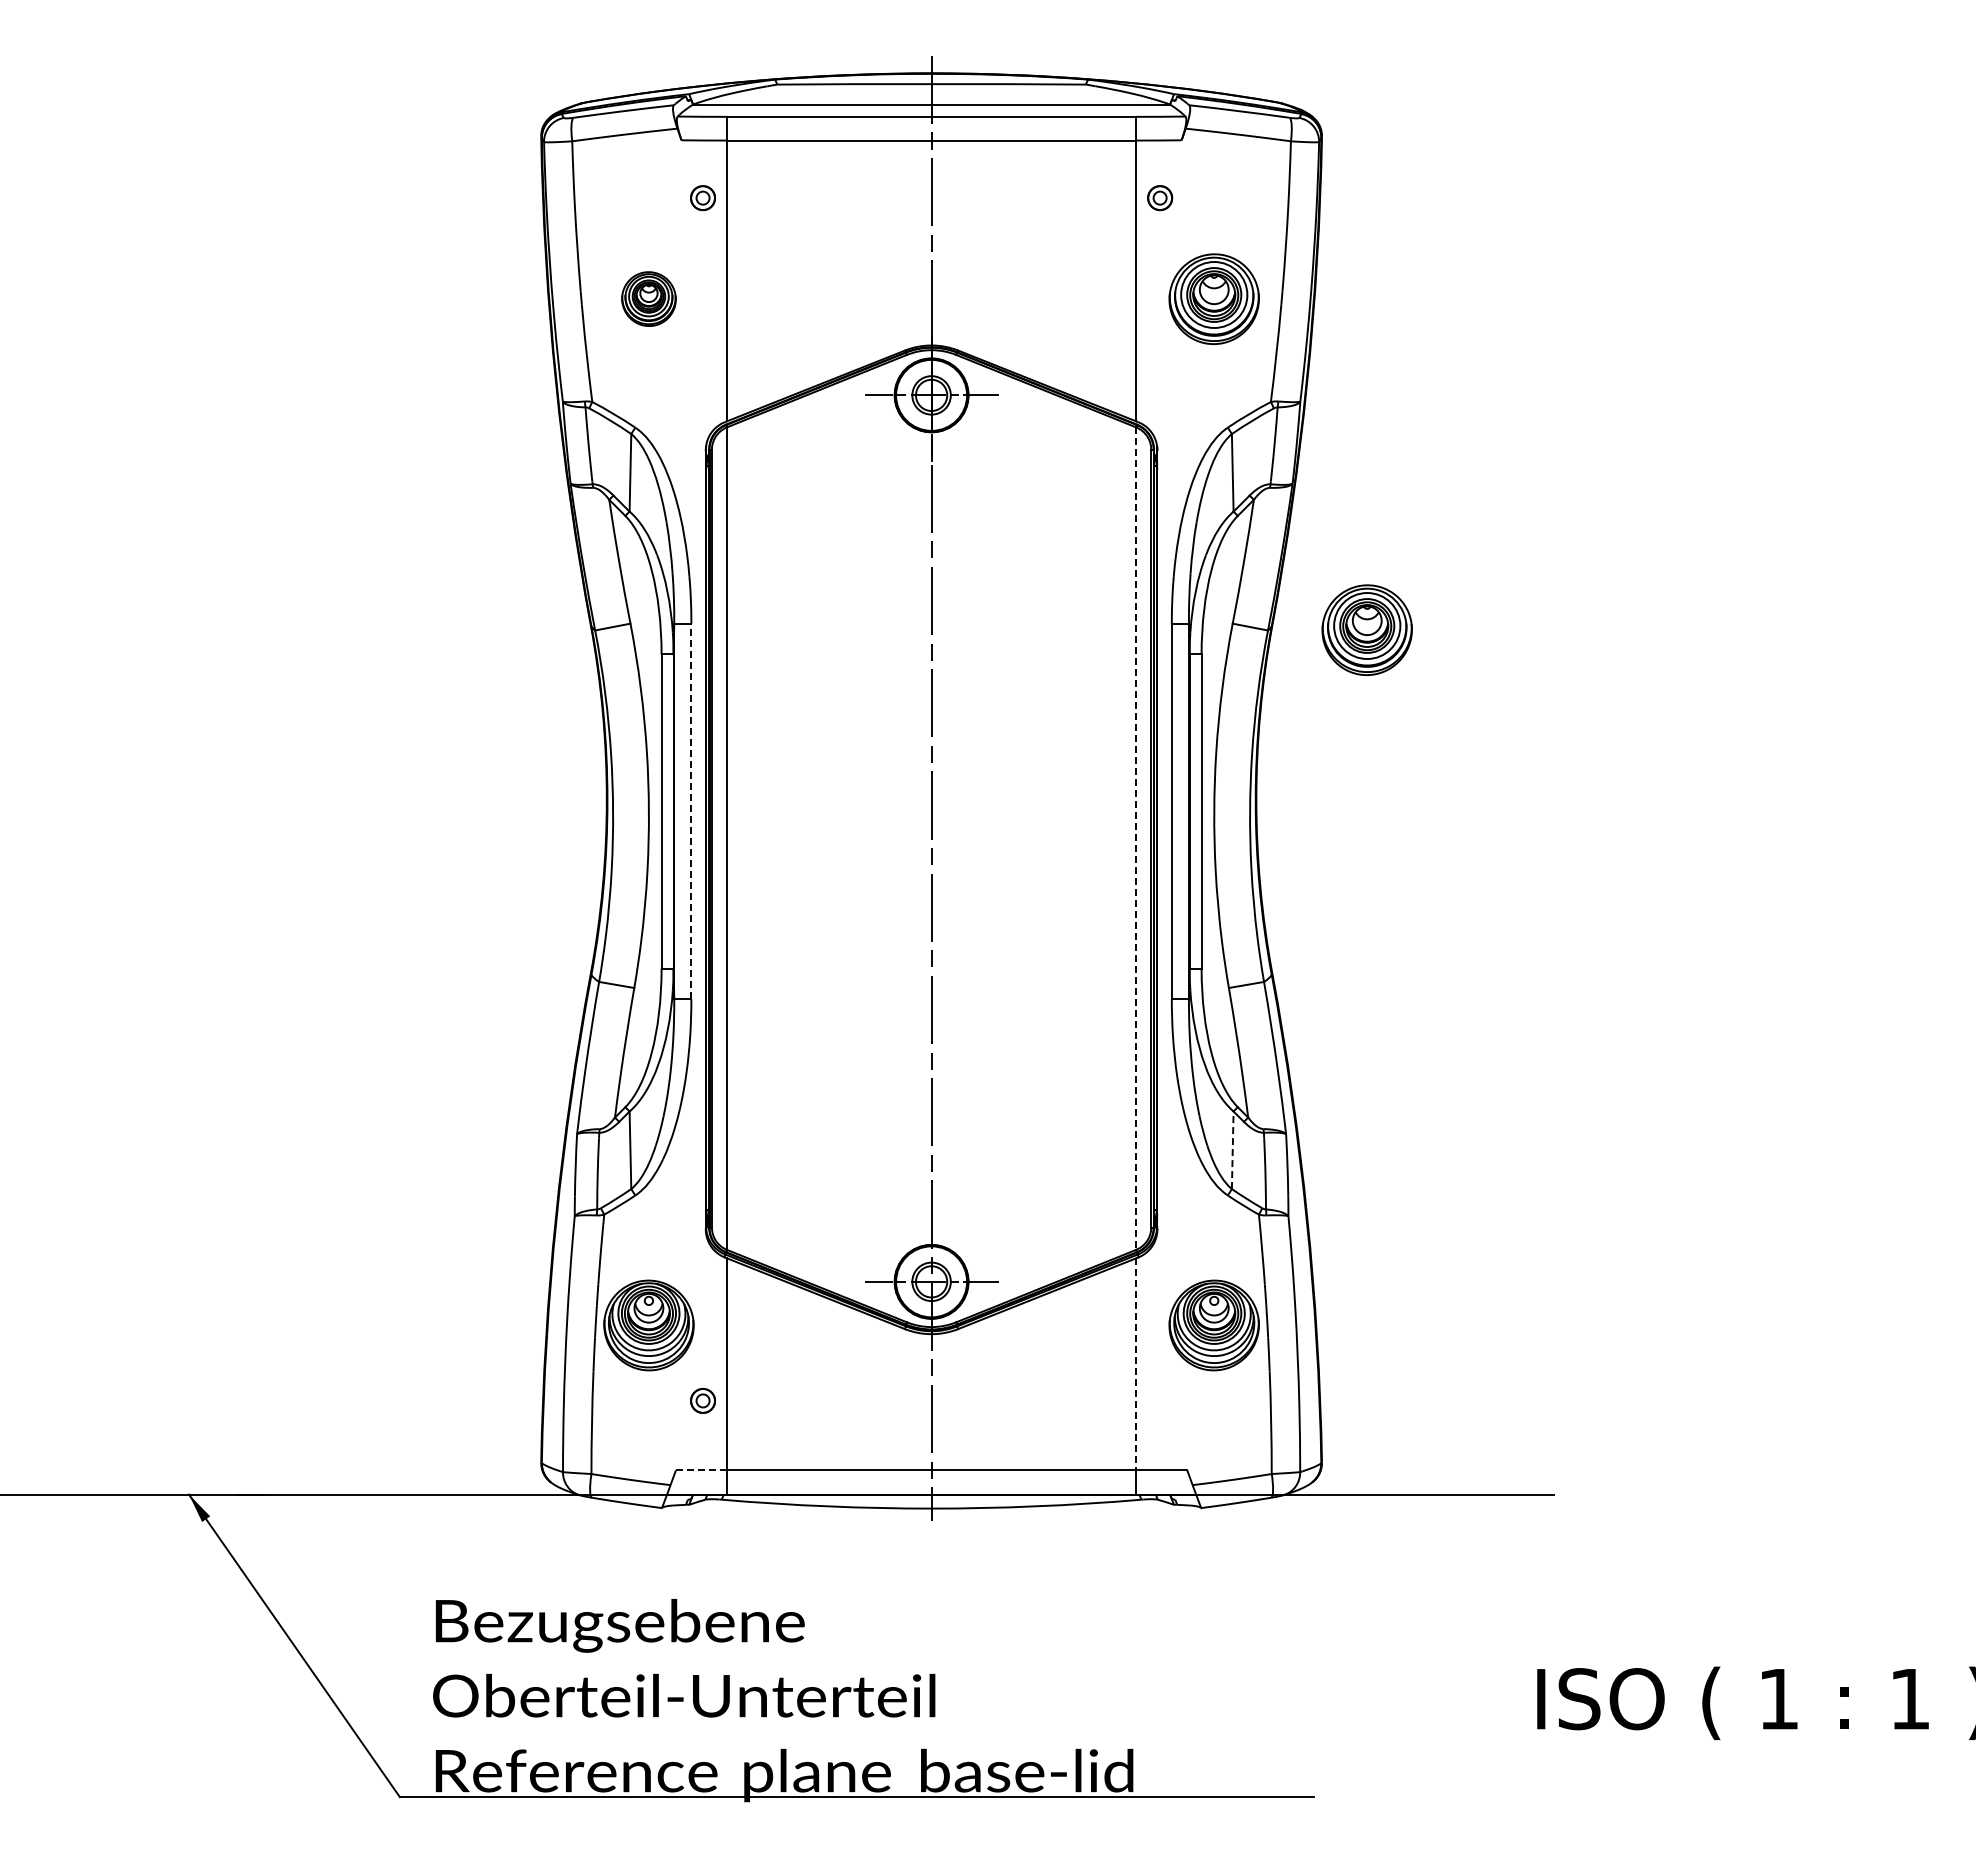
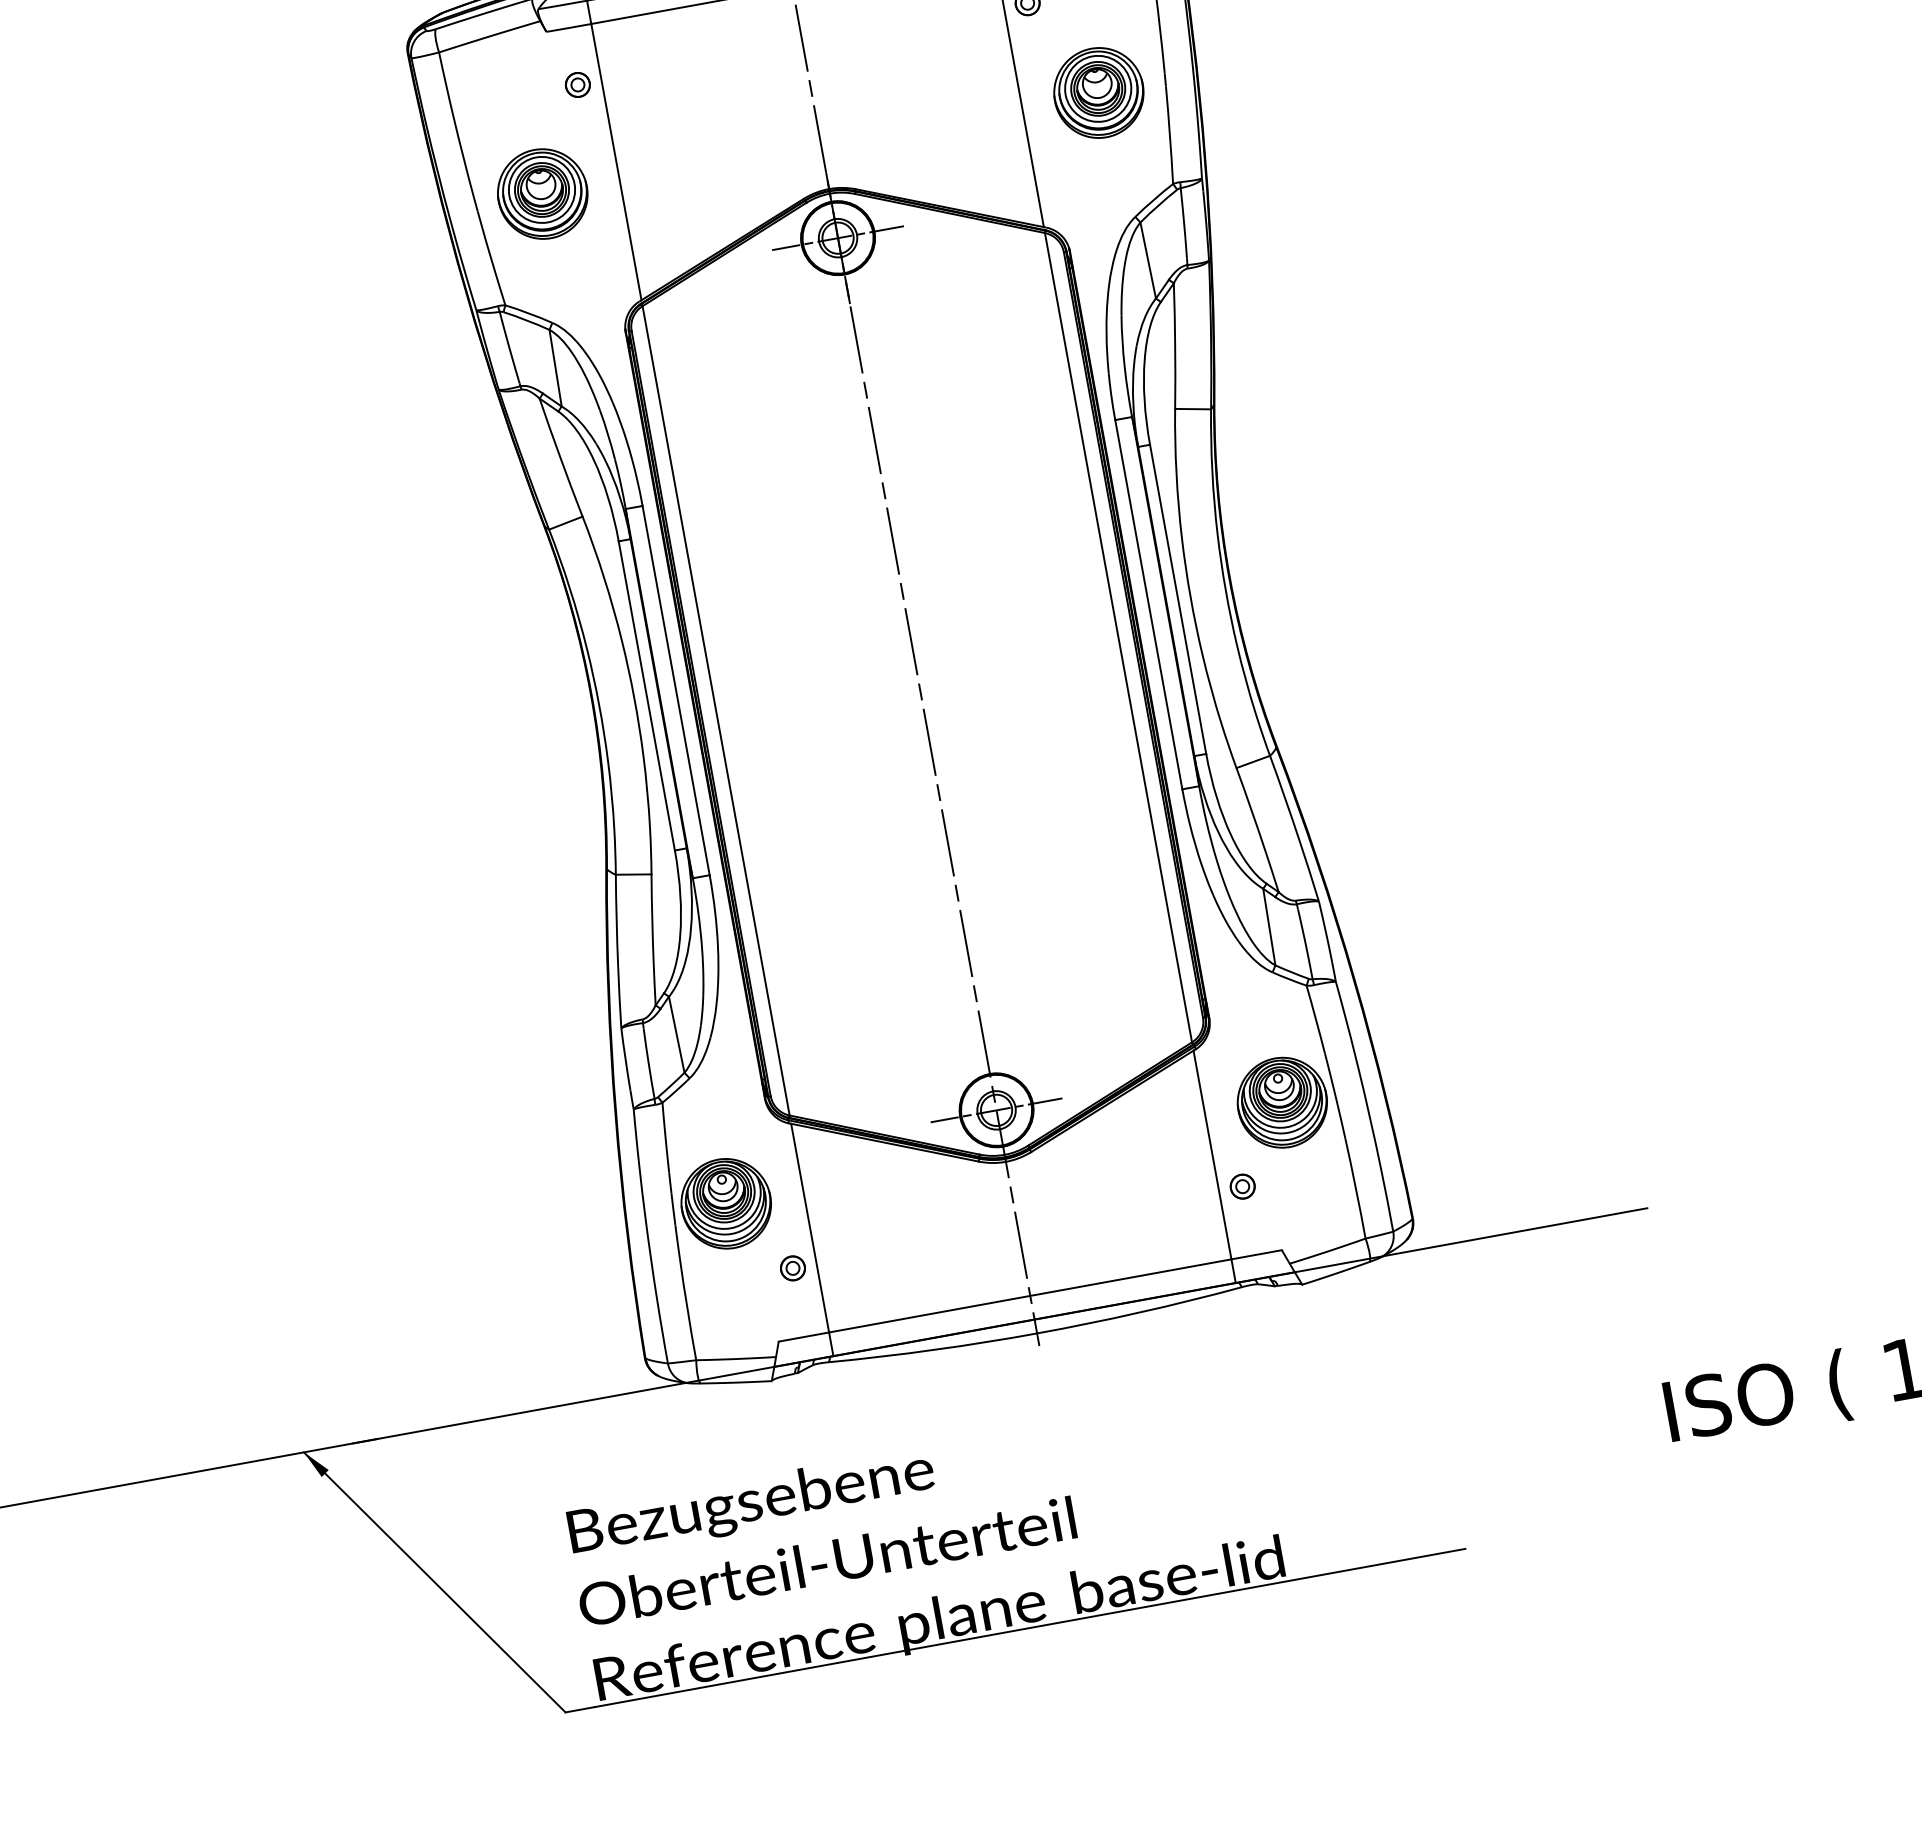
part: (648, 298) -> (542, 193), size x1.67
part: (1366, 629) -> (1307, 390), removed
line: (691, 811) -> (676, 690), dashed -> solid
line: (1136, 839) -> (1119, 638), dashed -> solid
line: (1232, 1150) -> (1269, 927), dashed -> solid
line: (1136, 1364) -> (1212, 1155), dashed -> solid
part: (1160, 1400) -> (1242, 1186), added
line: (701, 1470) -> (803, 1337), dashed -> solid

